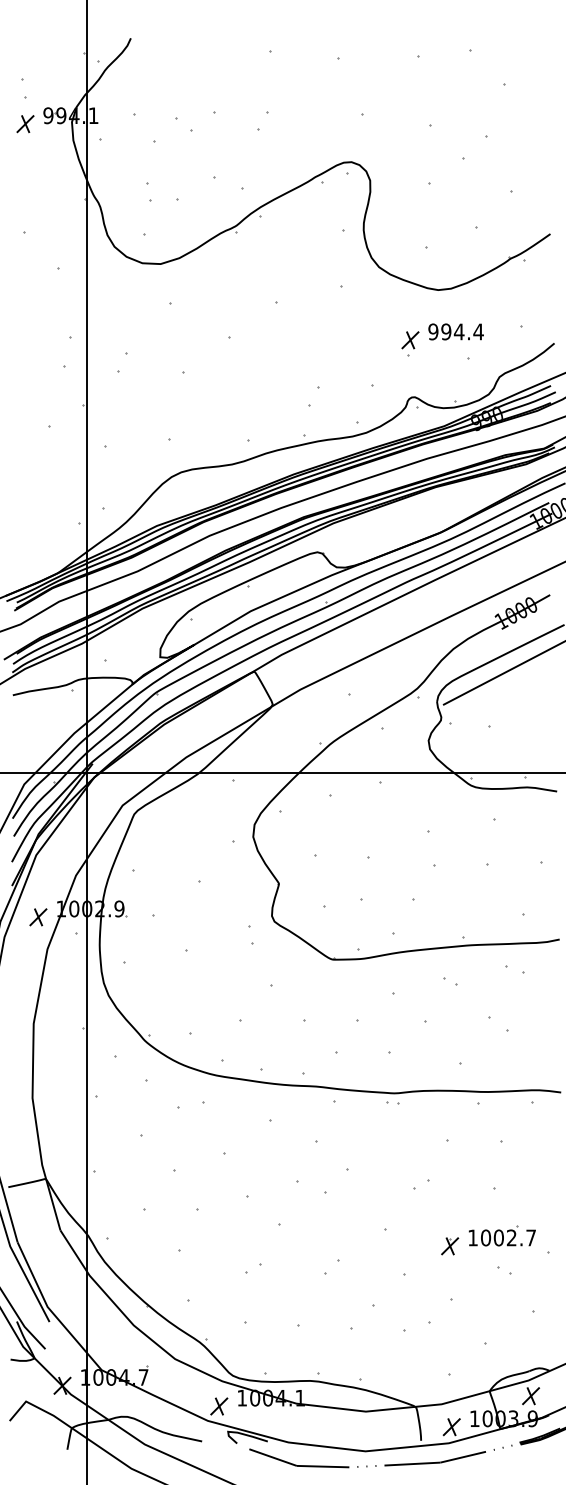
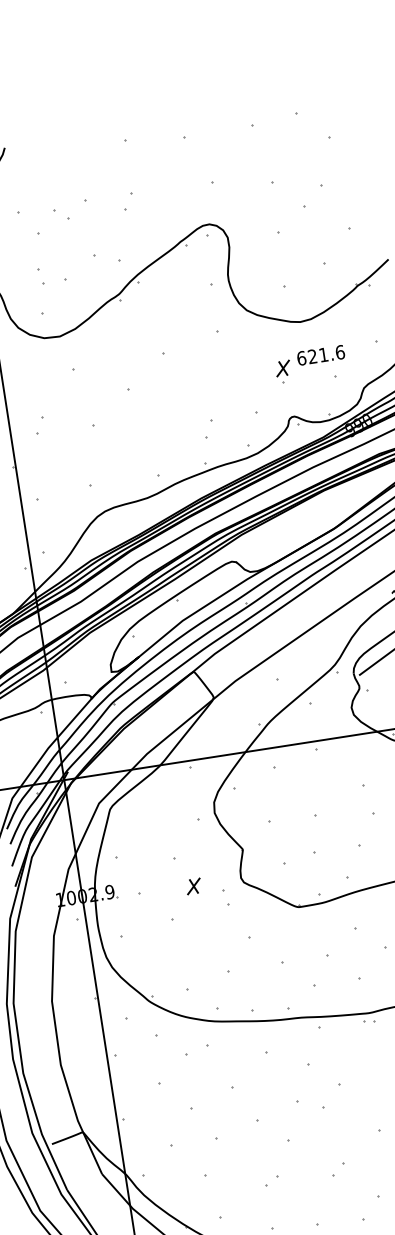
text: (455, 331) -> (320, 355), 994.4 -> 621.6
part: (38, 917) -> (193, 886), moved

